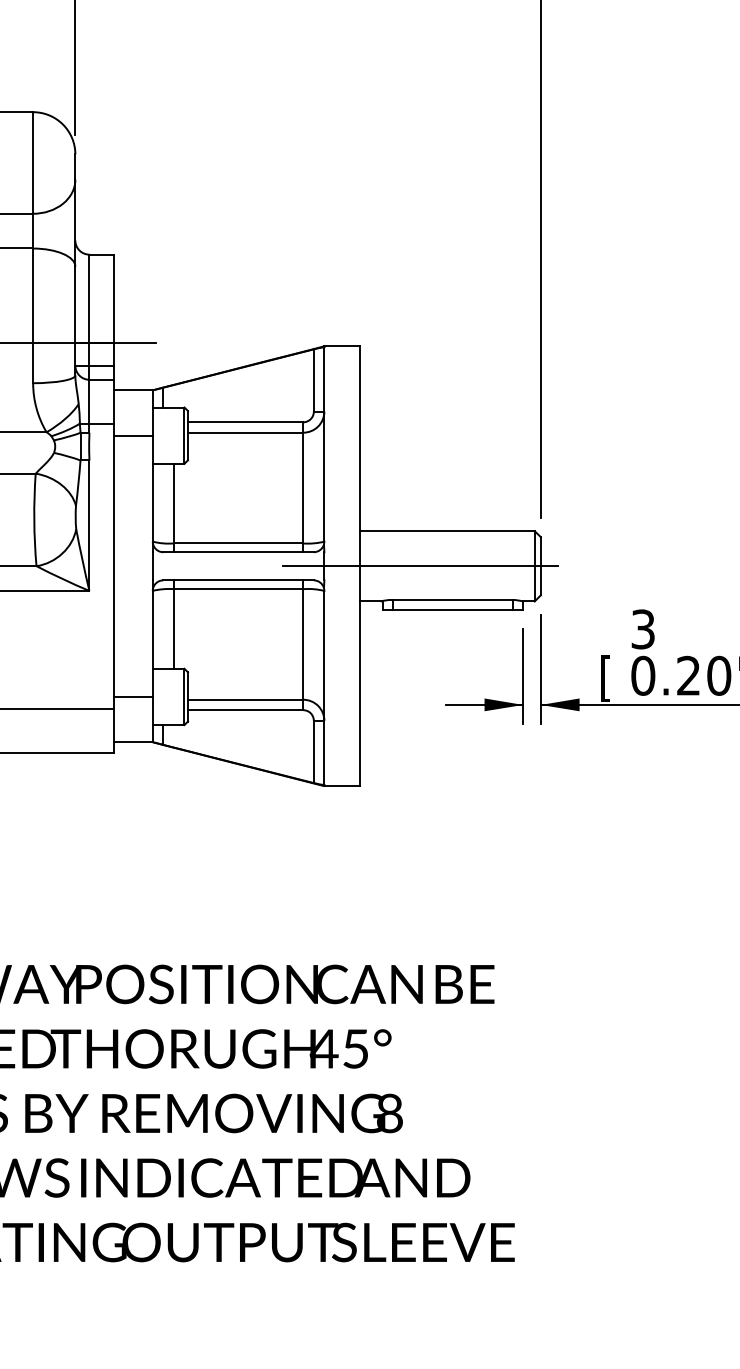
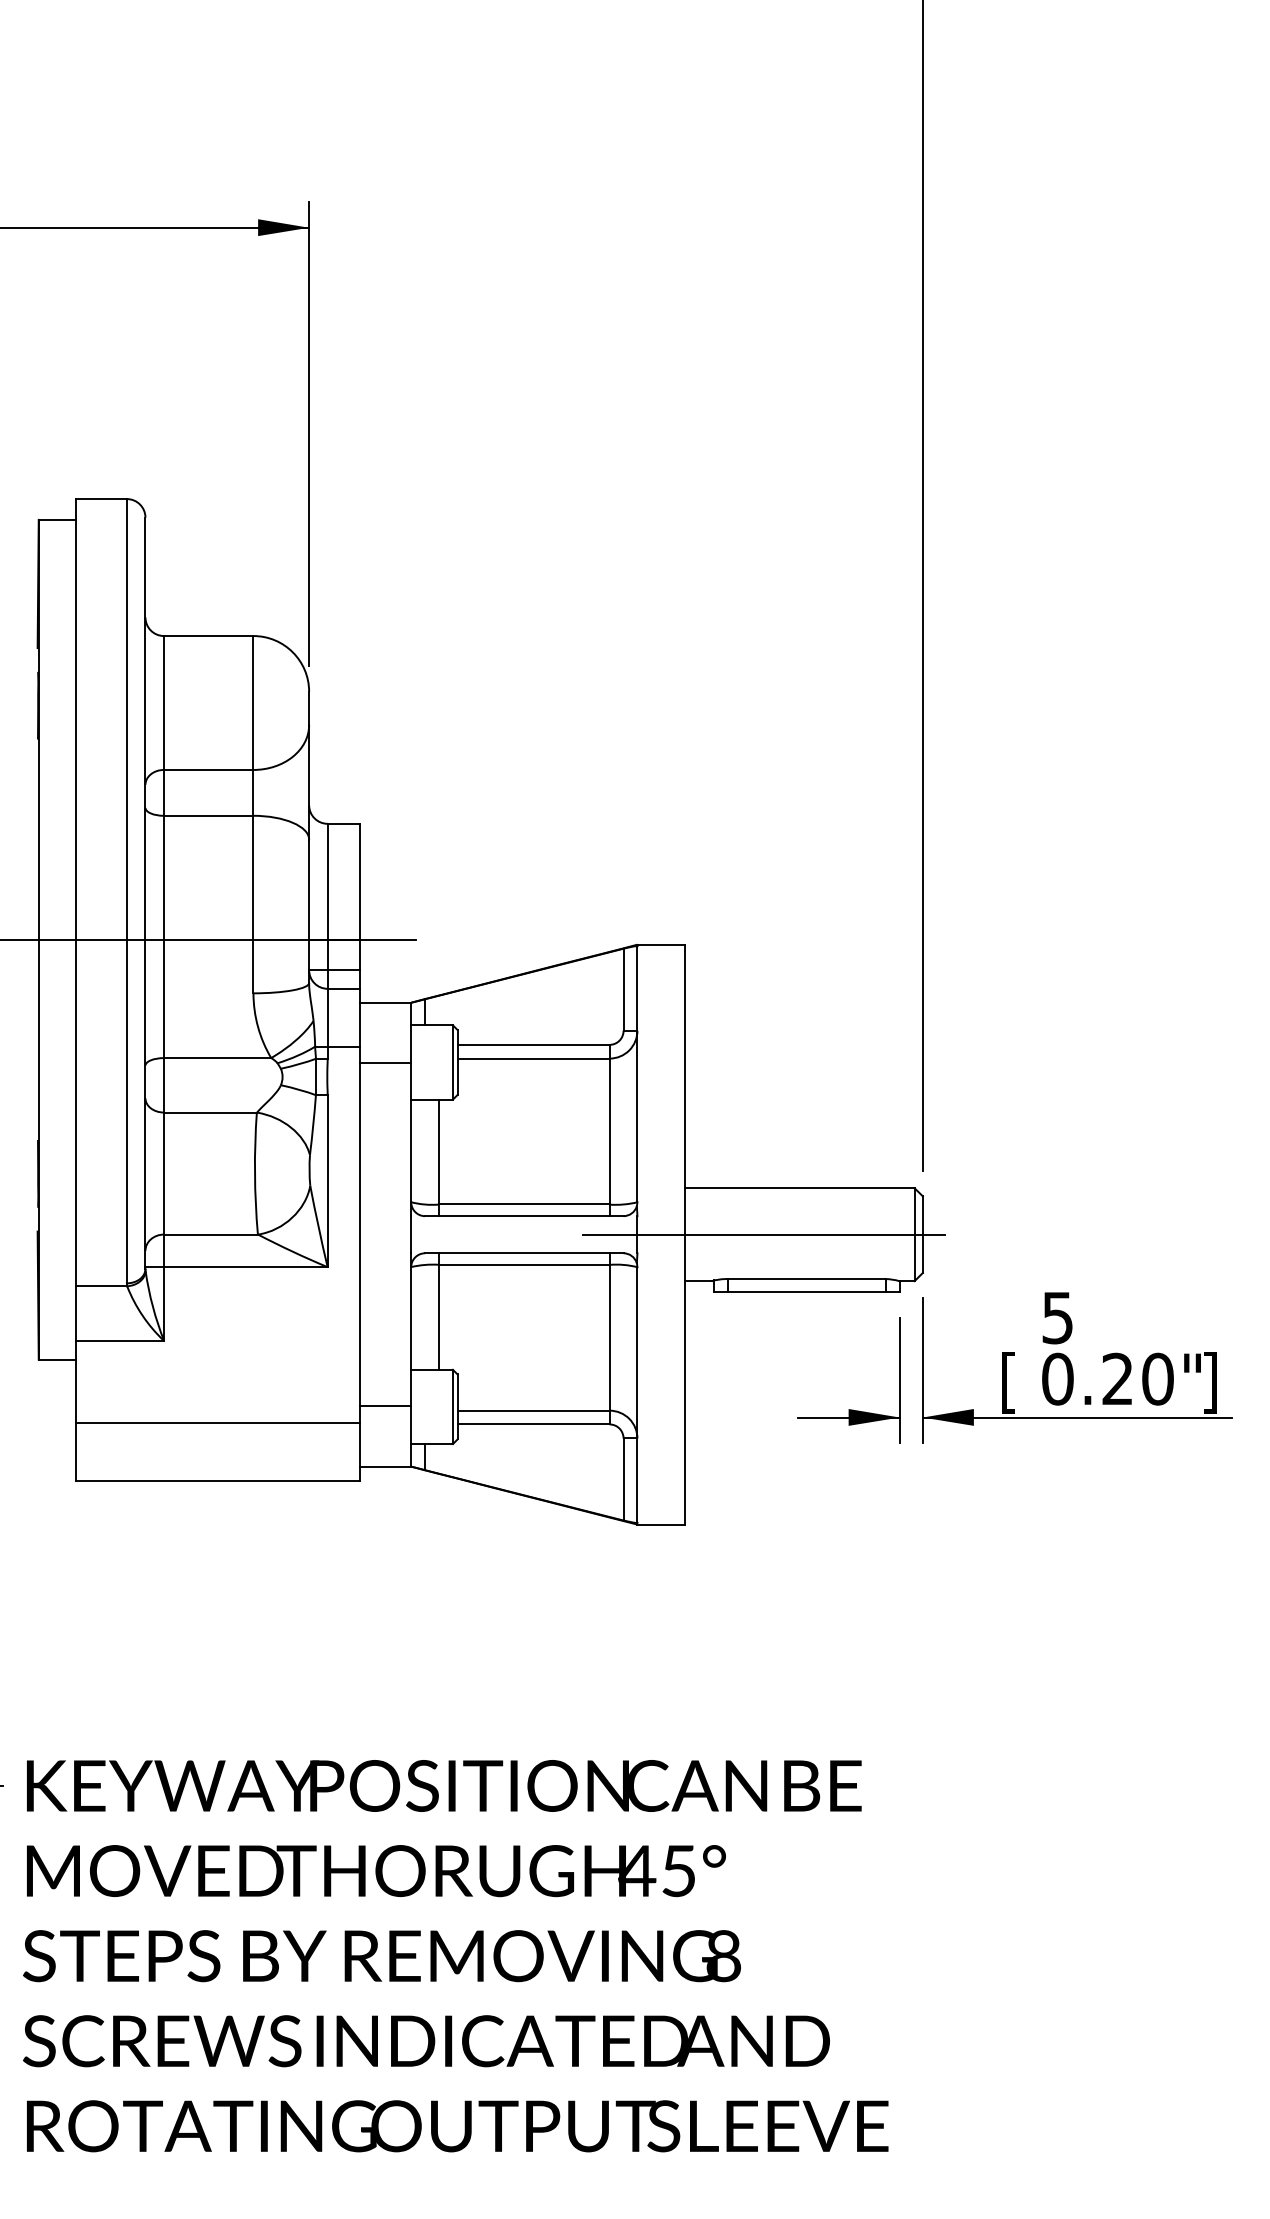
text: (642, 629) -> (1057, 1317), 3 -> 5

